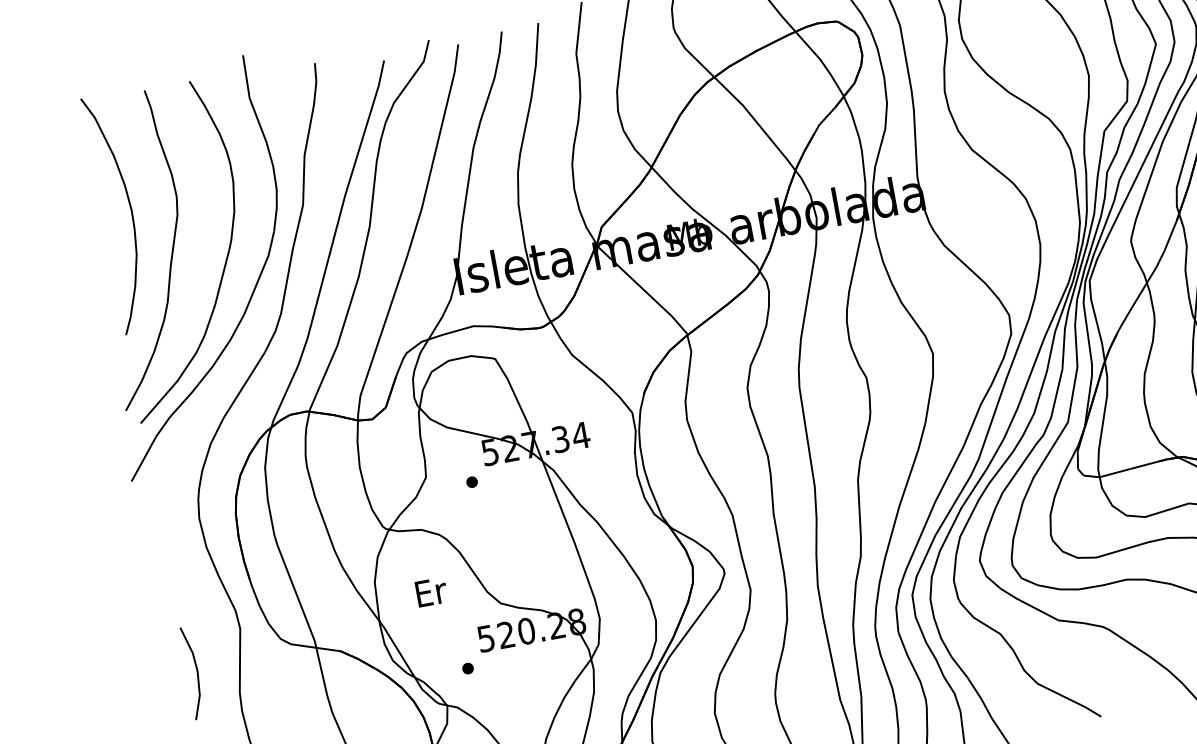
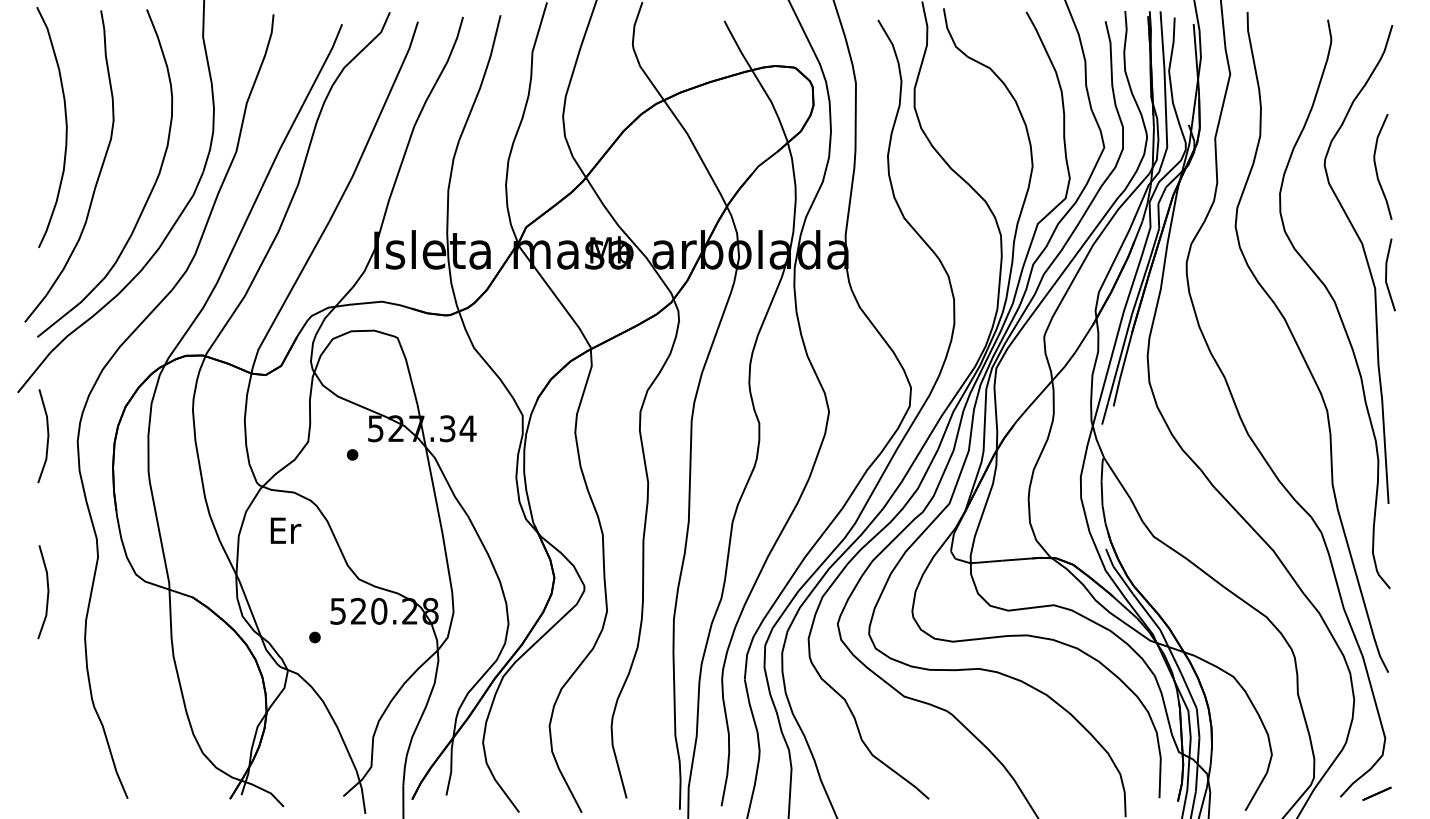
line: (168, 519) -> (47, 436), added
text: (431, 592) -> (285, 530), moved

